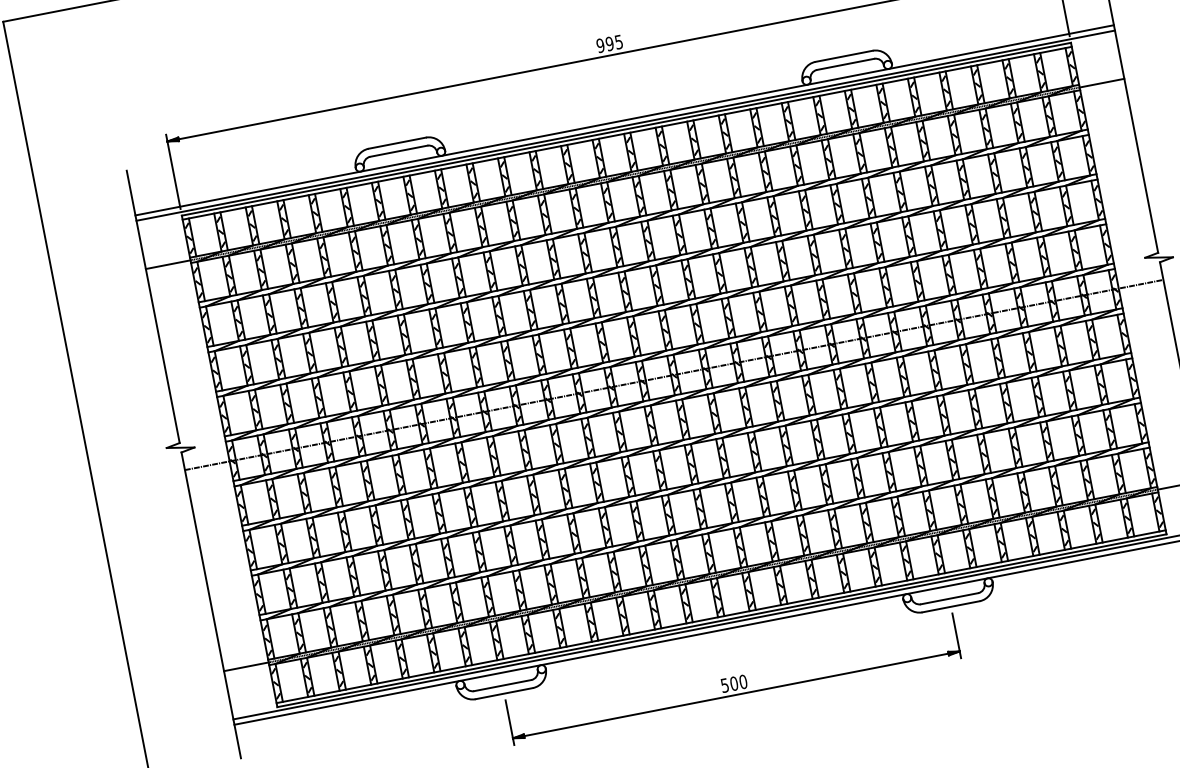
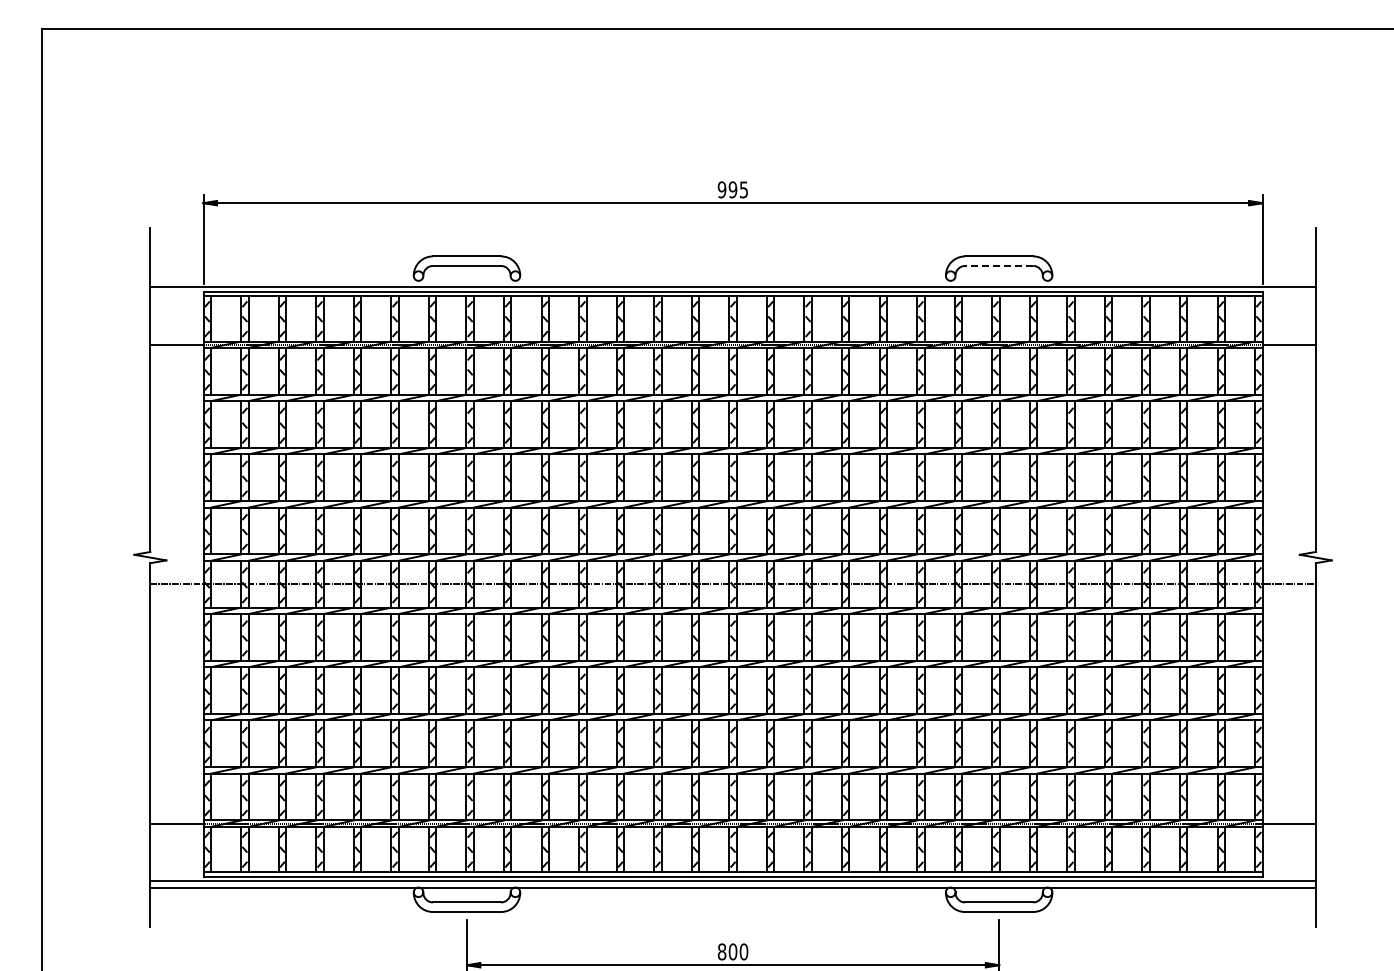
line: (845, 64) -> (998, 265), solid -> dashed
line: (624, 120) -> (732, 280), removed
text: (724, 685) -> (721, 951), 500 -> 800

